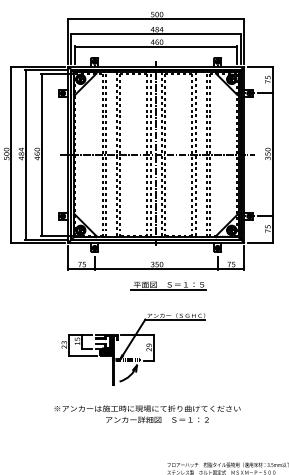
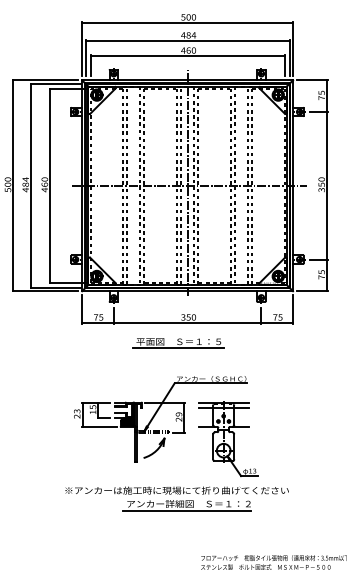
part: (168, 285) -> (178, 342), moved
part: (190, 365) -> (228, 438), added
line: (155, 425) -> (186, 510), added

